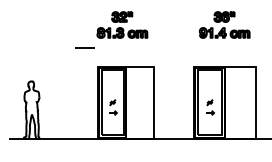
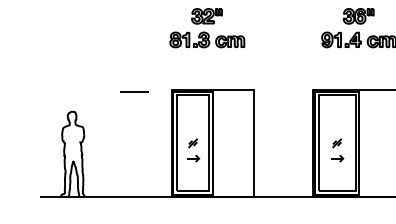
line: (84, 47) -> (133, 91), moved

